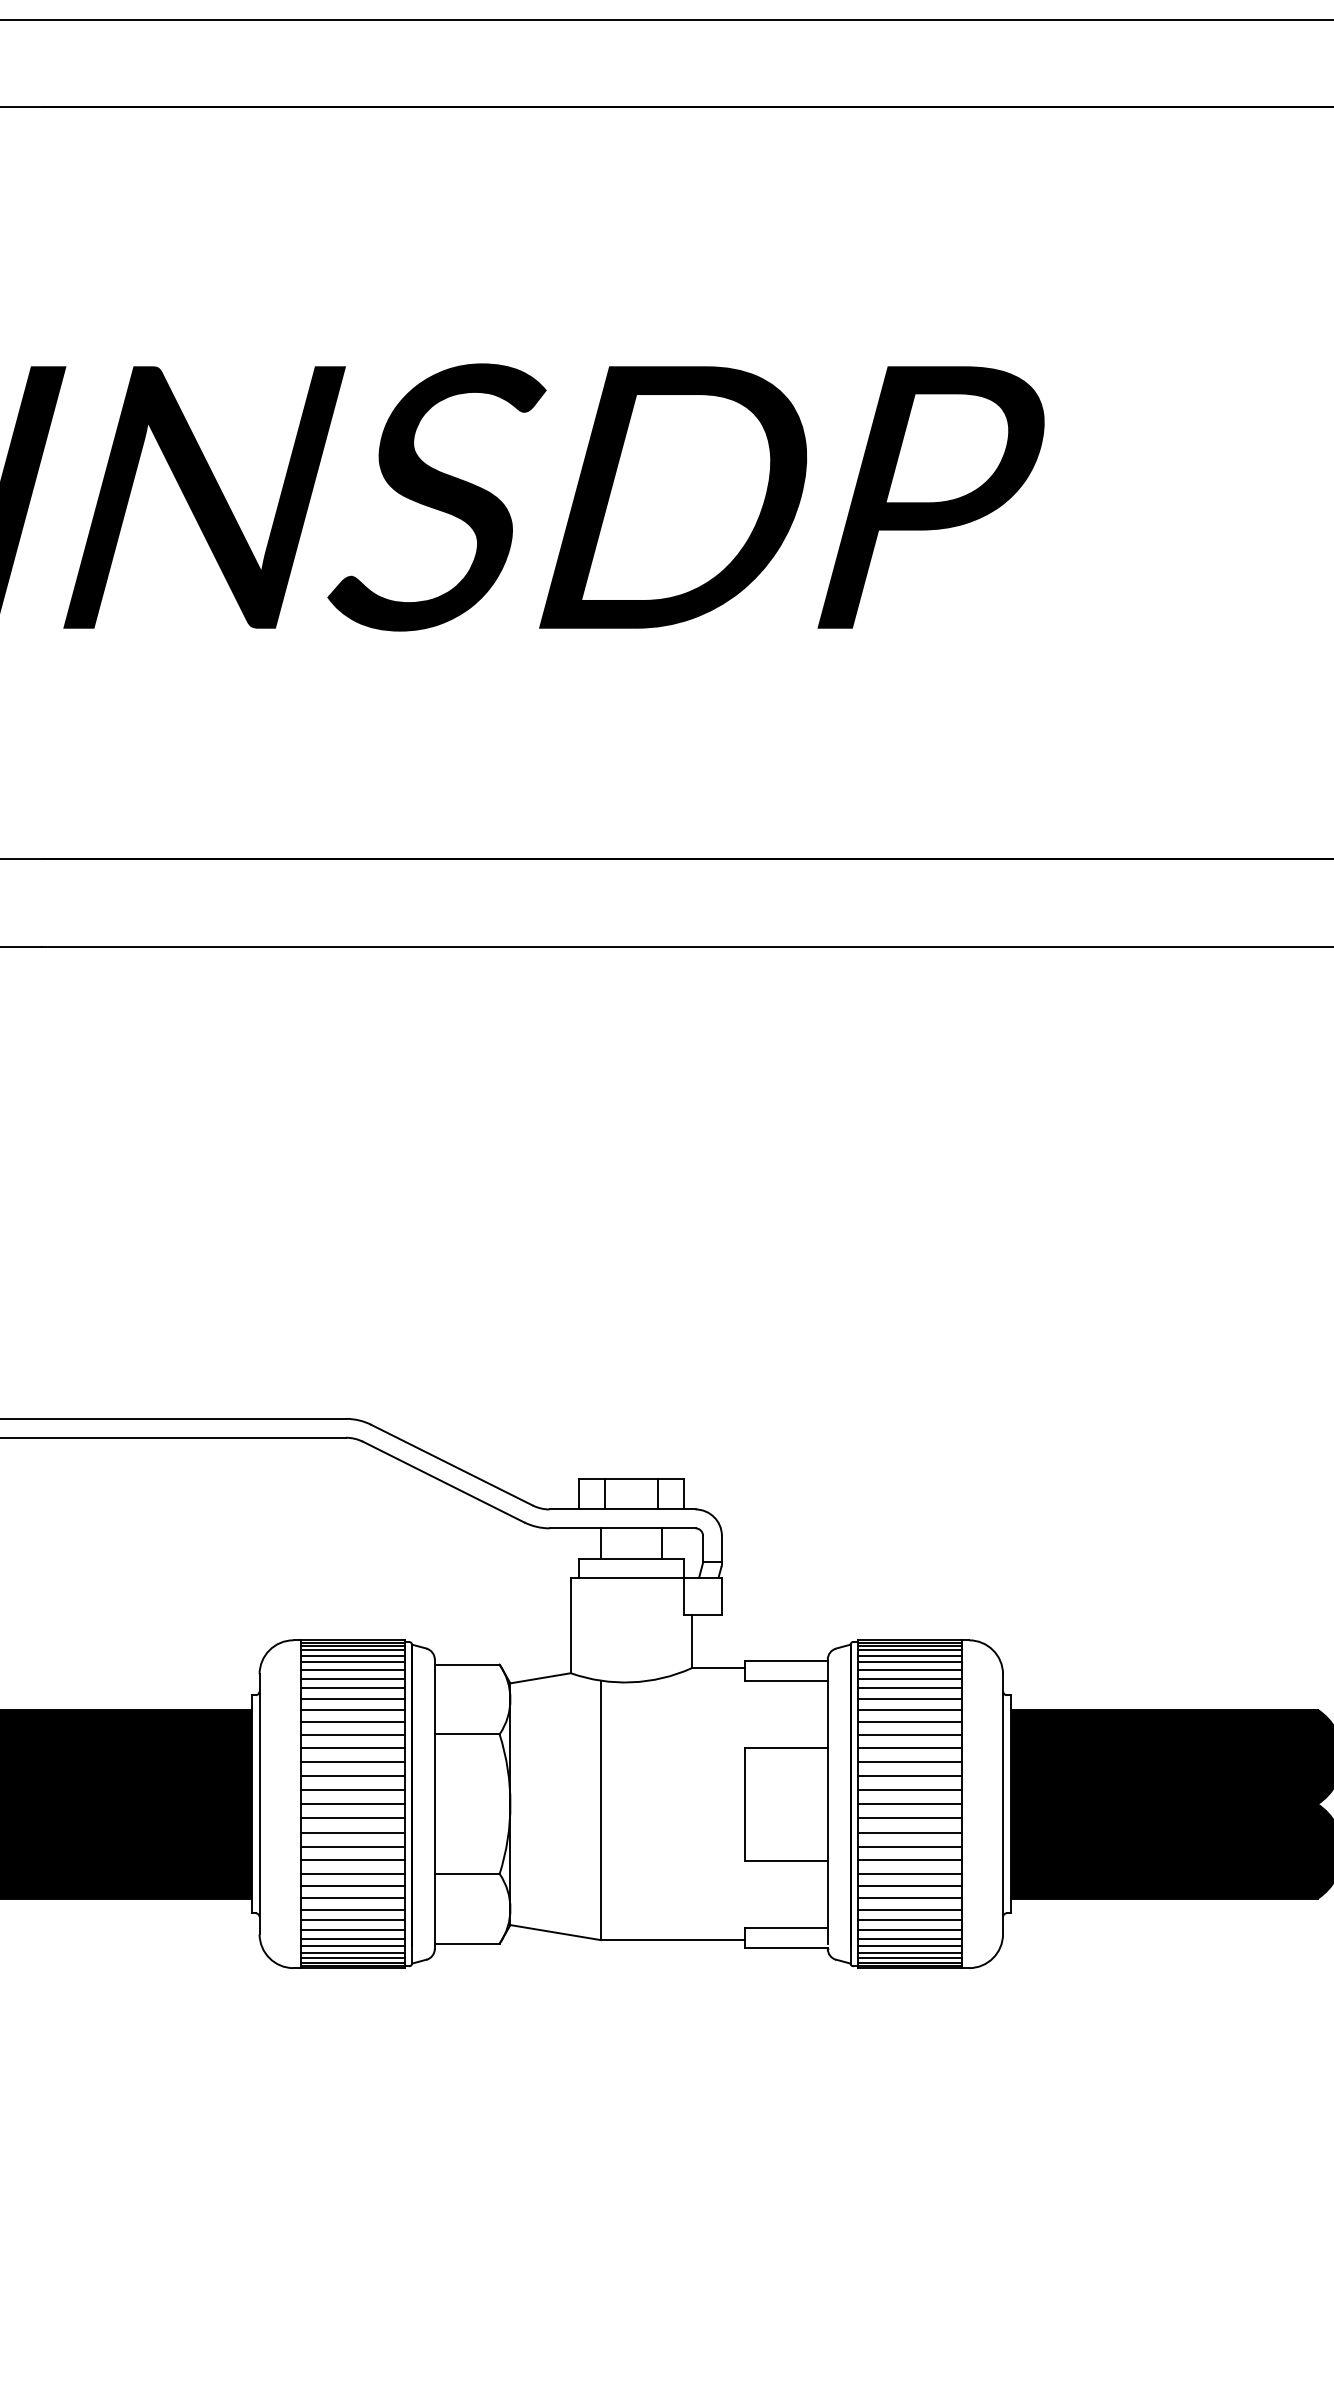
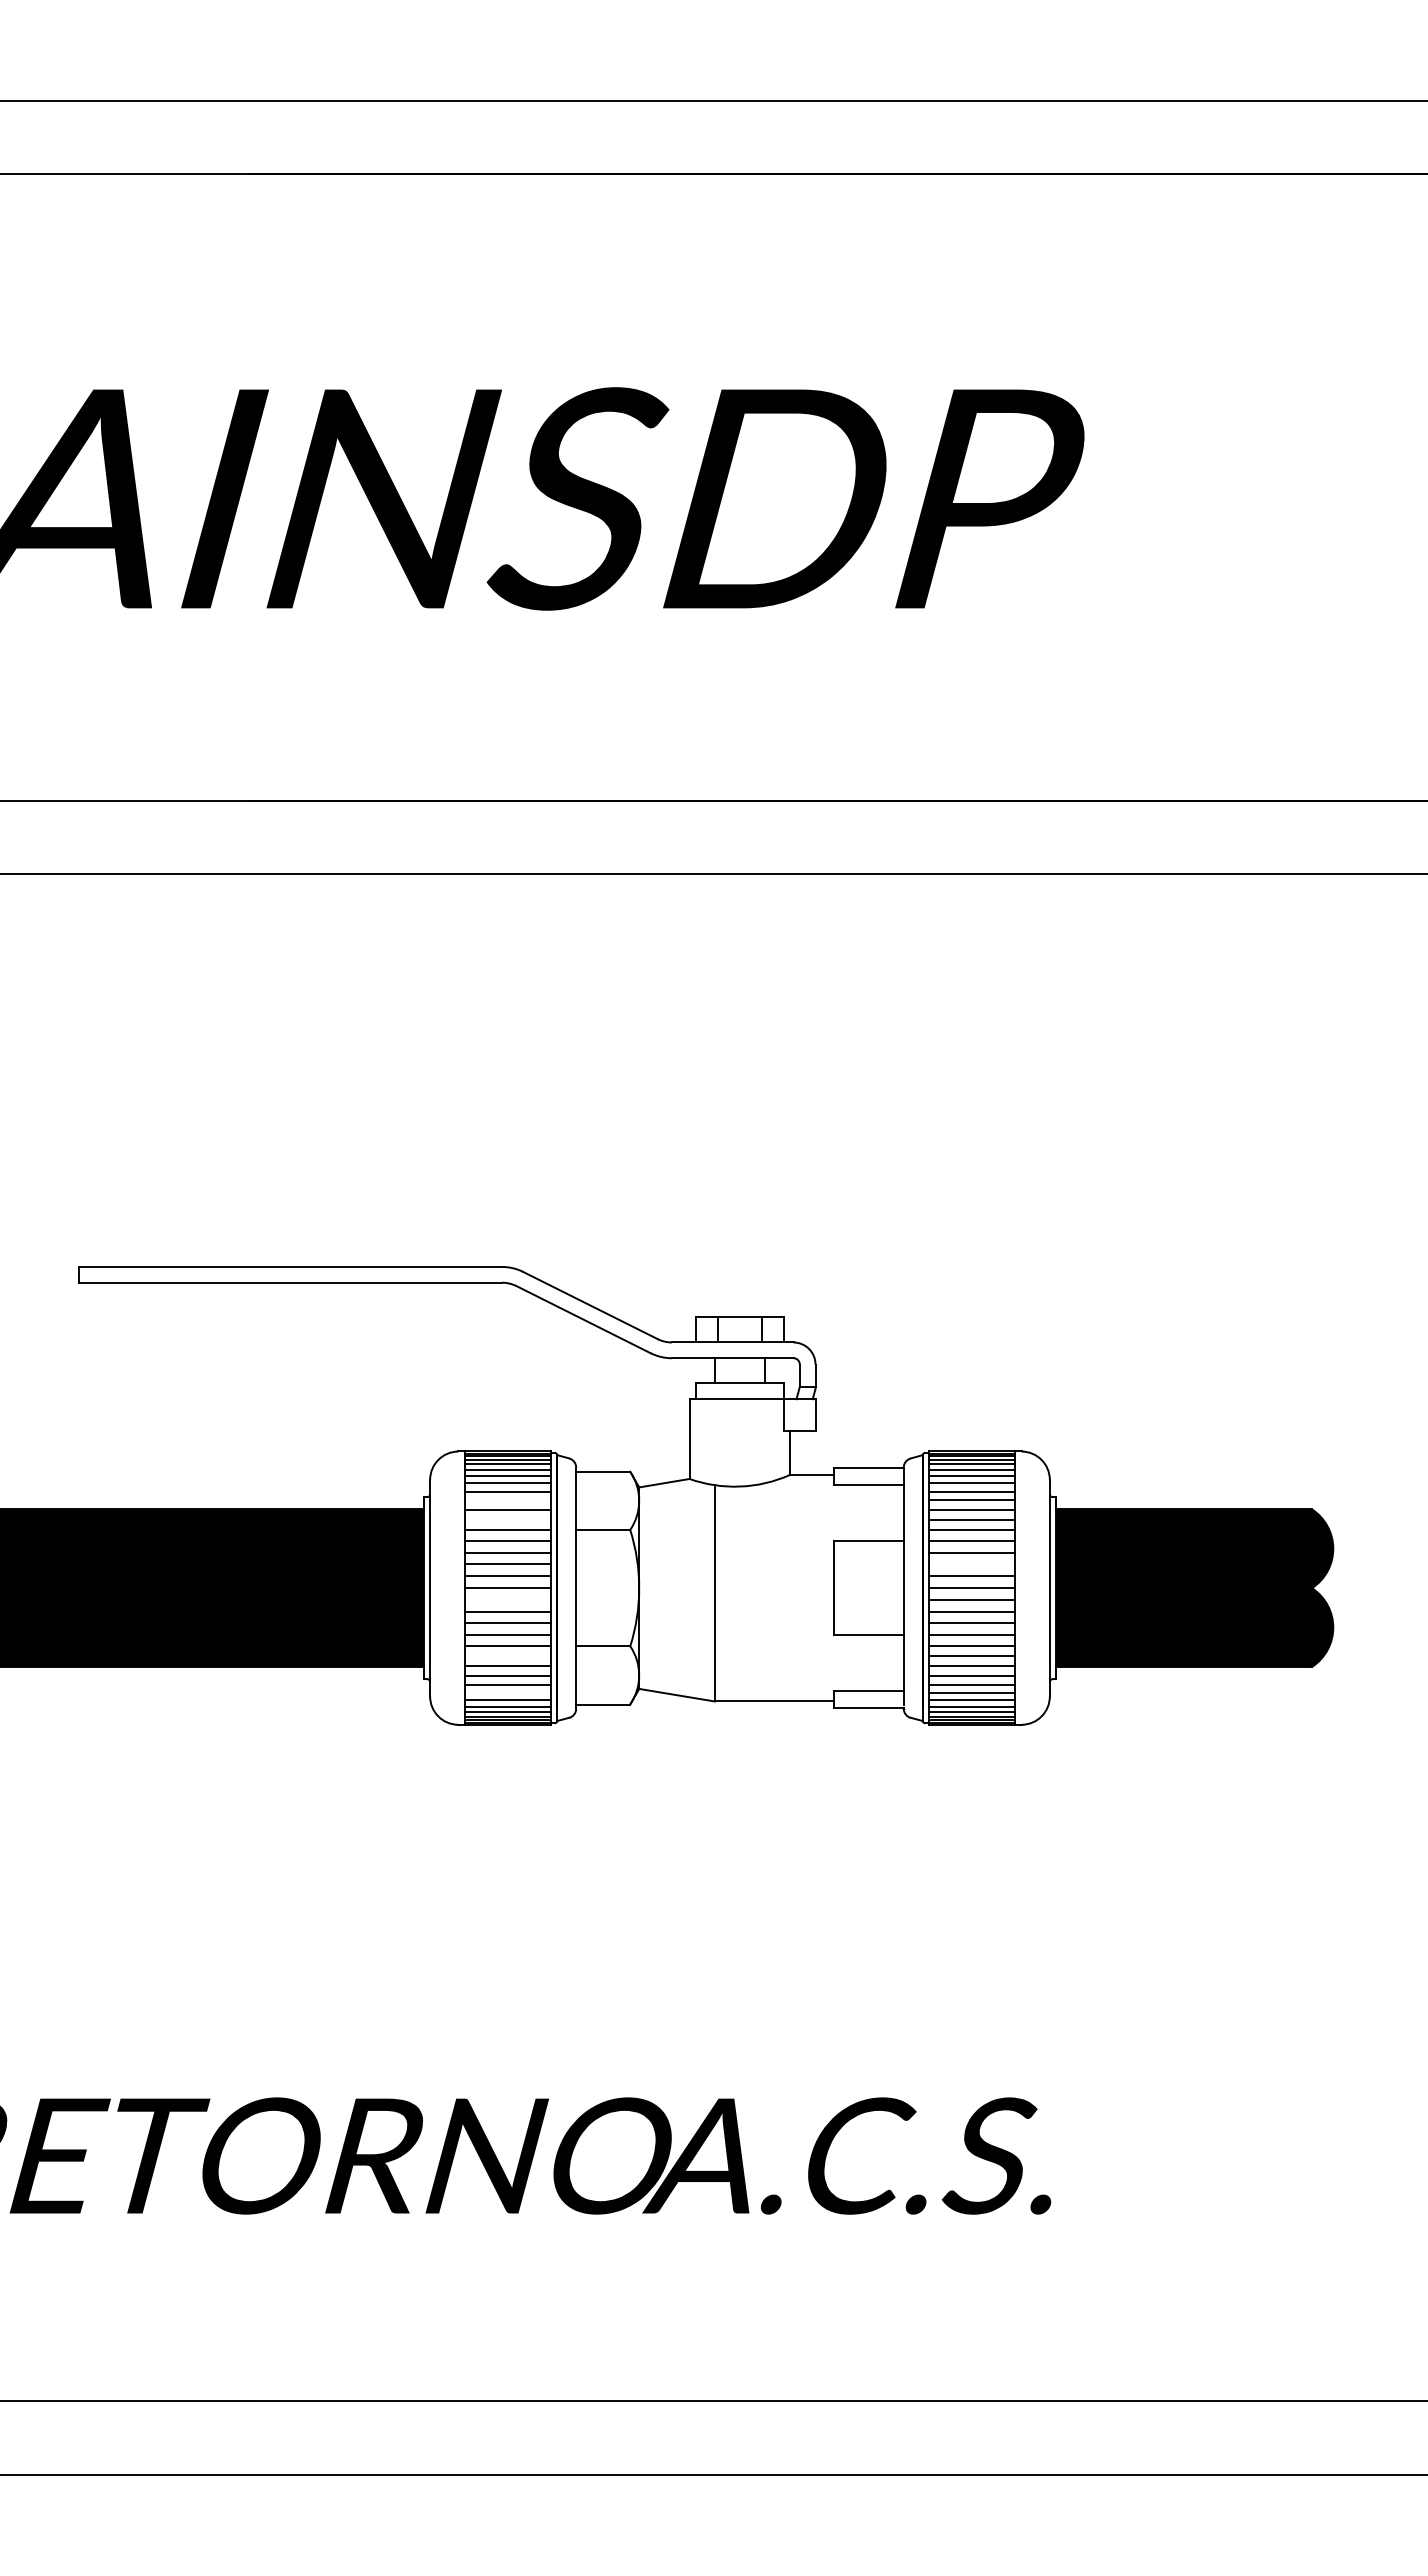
line: (352, 1699) -> (507, 1500), removed
line: (352, 1721) -> (507, 1519), removed
line: (909, 1775) -> (971, 1564), removed
line: (352, 1817) -> (507, 1599), removed
line: (352, 1886) -> (507, 1656), removed
line: (352, 1929) -> (507, 1692), removed

